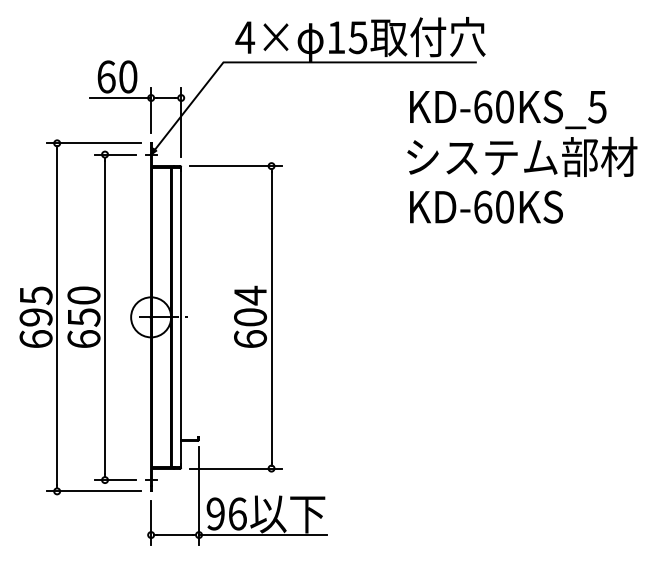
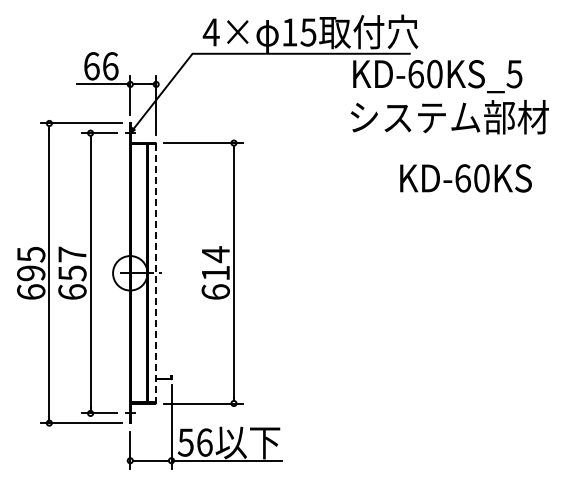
text: (128, 77) -> (110, 66), 60 -> 66
text: (521, 134) -> (449, 97), moved
text: (485, 207) -> (465, 178), moved
text: (84, 295) -> (72, 254), 650 -> 657
text: (250, 316) -> (215, 272), 604 -> 614
line: (180, 317) -> (155, 273), solid -> dashed
text: (215, 513) -> (185, 442), 96 -> 56

